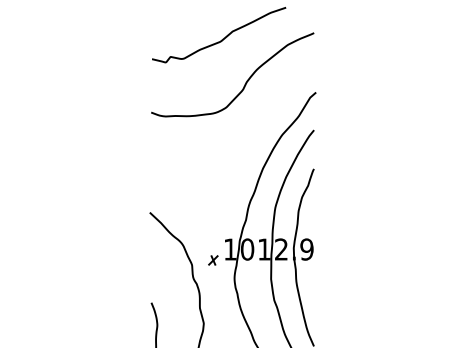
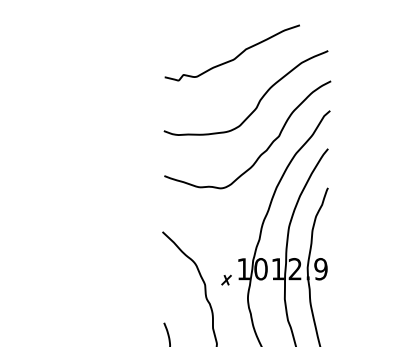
curve: (250, 132) -> (264, 151), added

